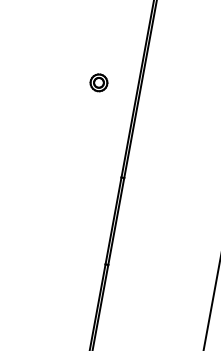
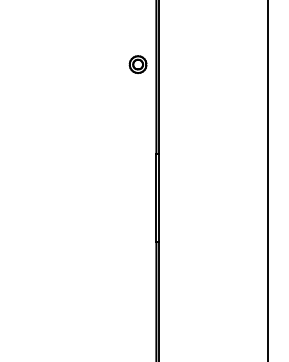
part: (98, 82) -> (137, 64), moved

